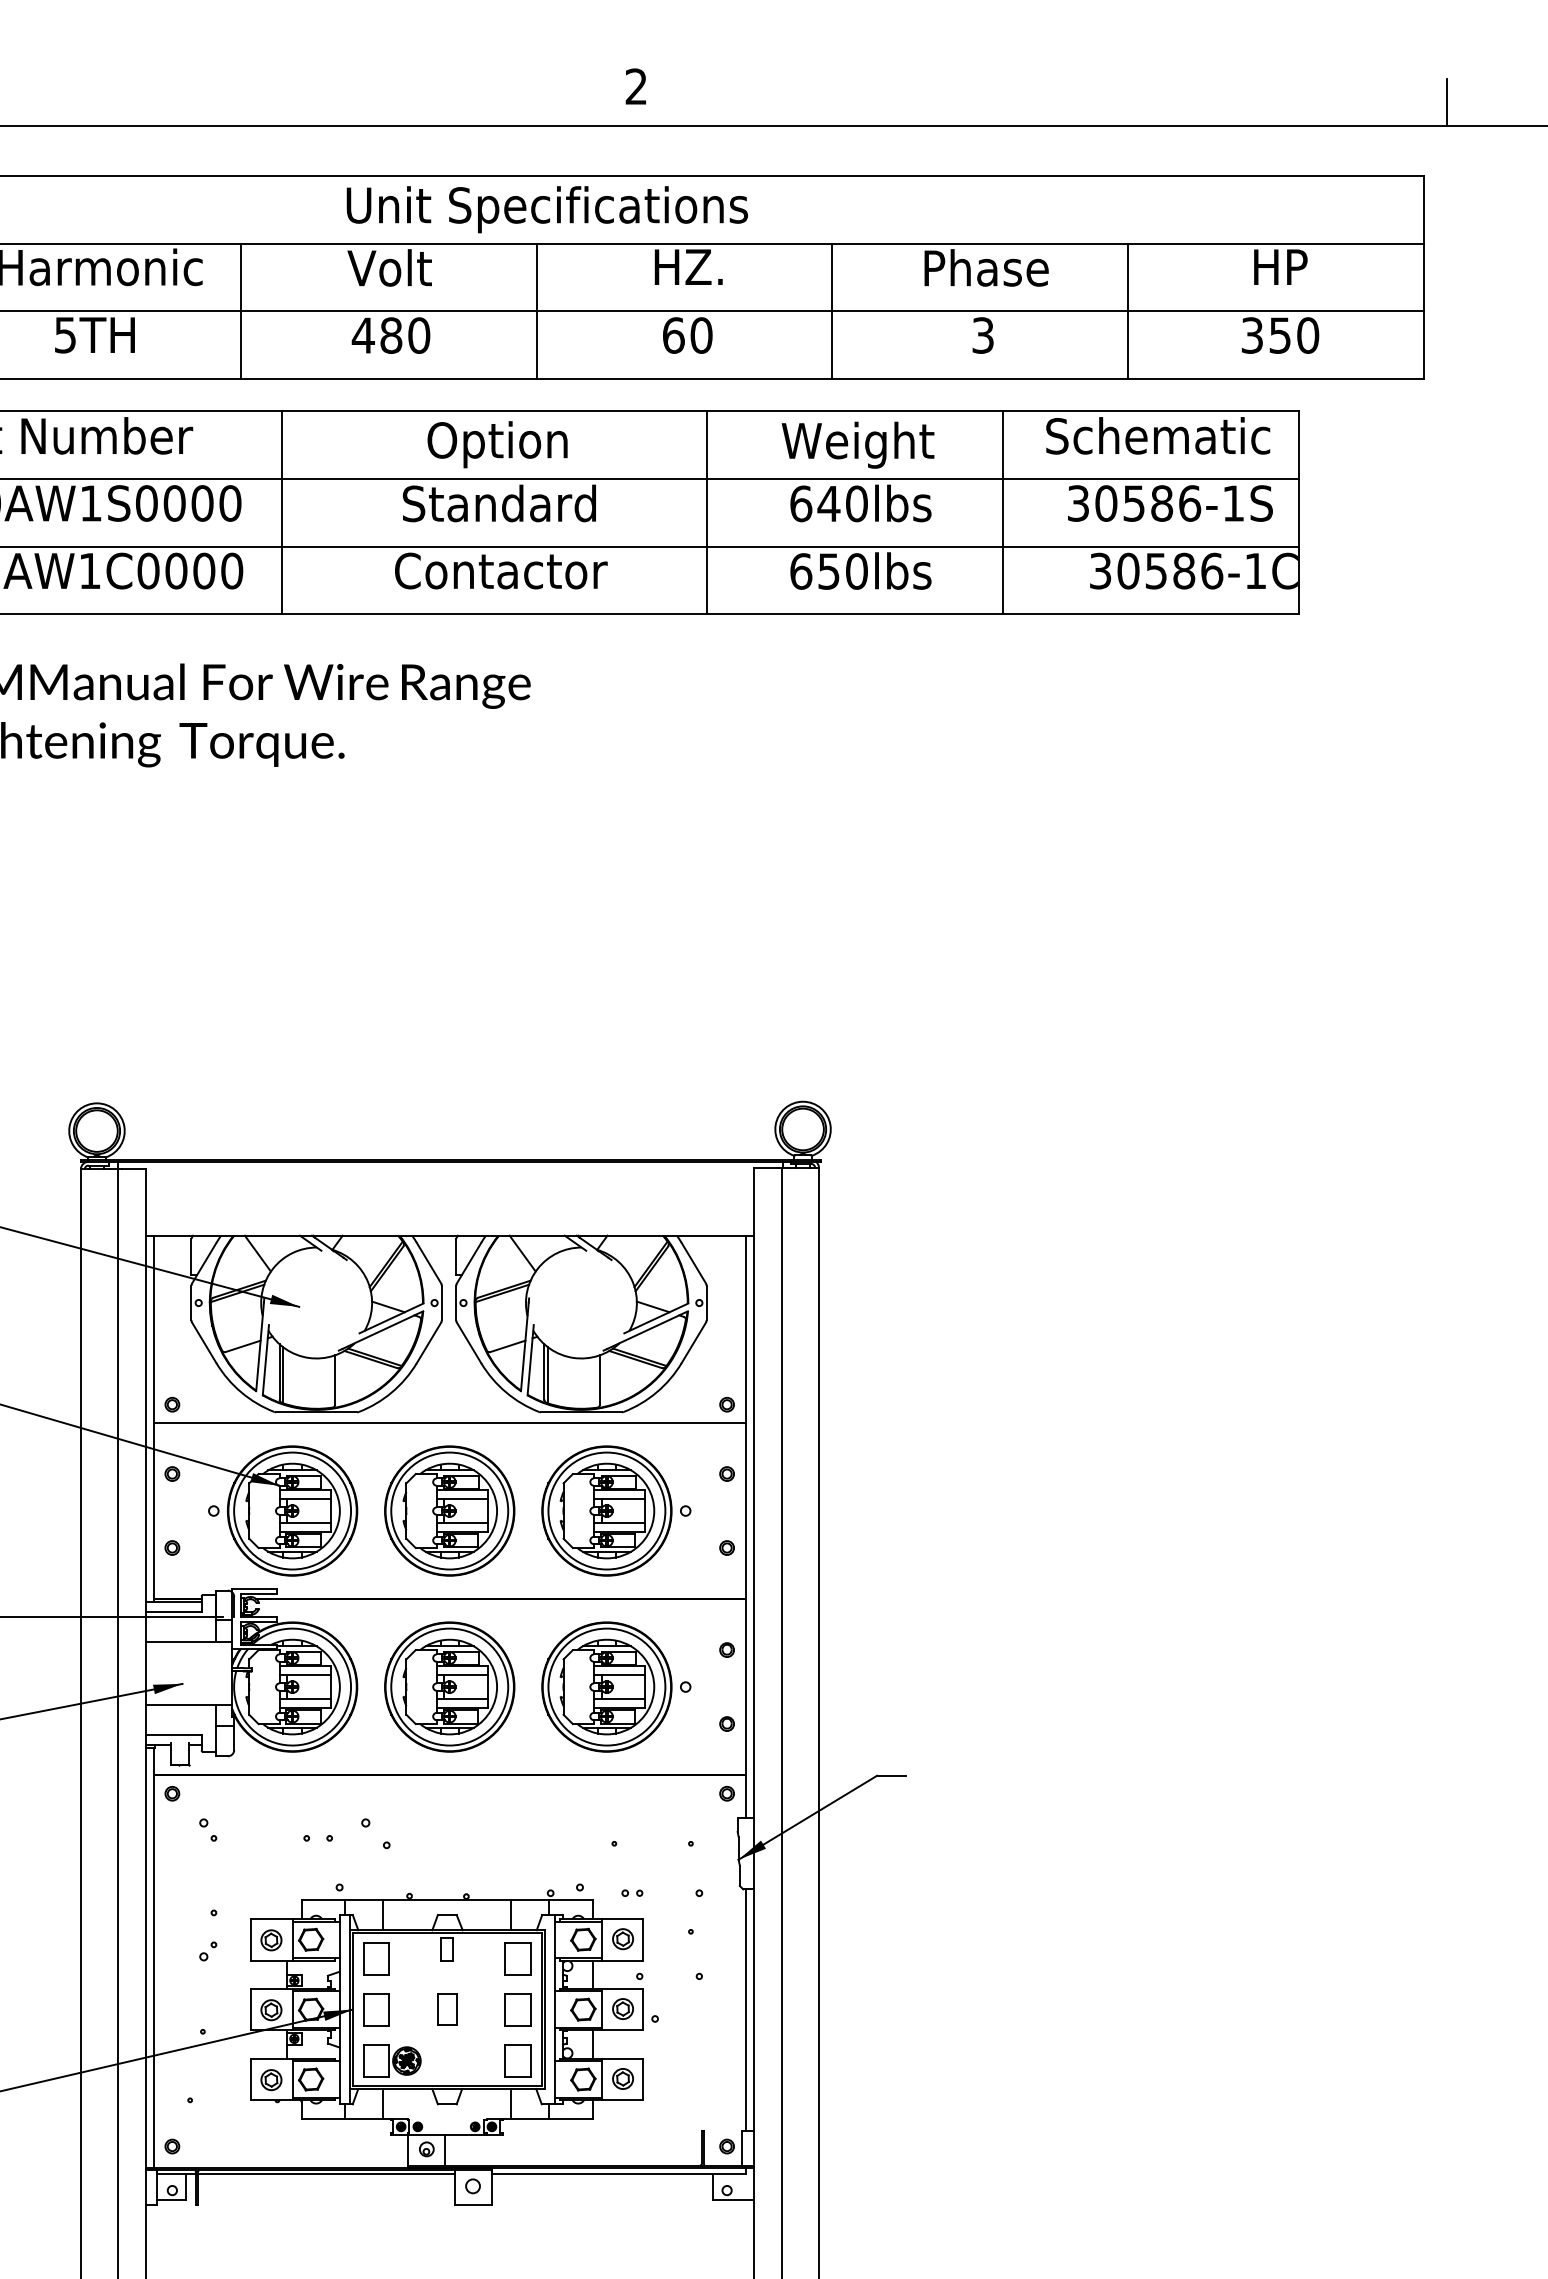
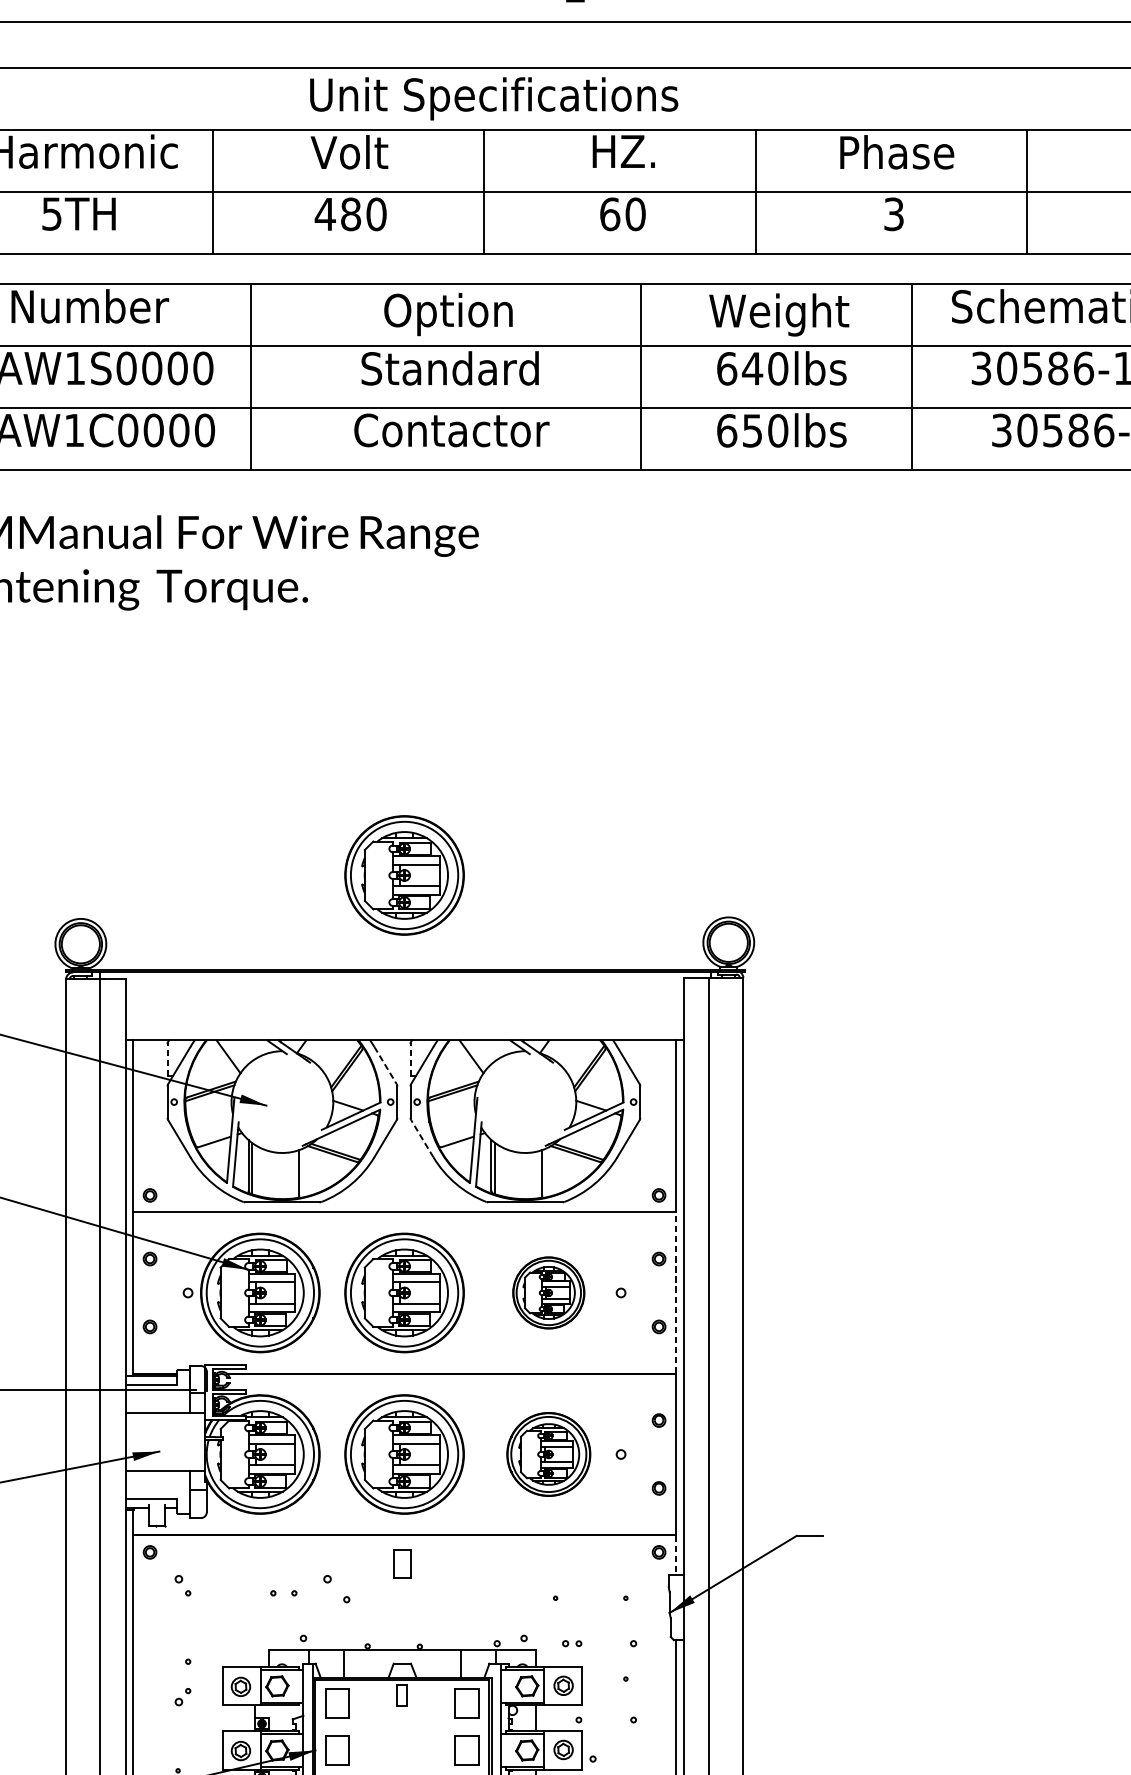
part: (449, 1055) -> (404, 874), added
line: (191, 1256) -> (167, 1059), solid -> dashed
line: (456, 1256) -> (410, 1059), solid -> dashed
line: (429, 1263) -> (385, 1065), solid -> dashed
line: (469, 1342) -> (422, 1138), solid -> dashed
part: (606, 1510) -> (548, 1292), size x0.6
line: (745, 1511) -> (675, 1293), solid -> dashed
part: (606, 1686) -> (548, 1453), size x0.7
line: (745, 1796) -> (675, 1554), solid -> dashed
part: (447, 2009) -> (402, 1564), moved

